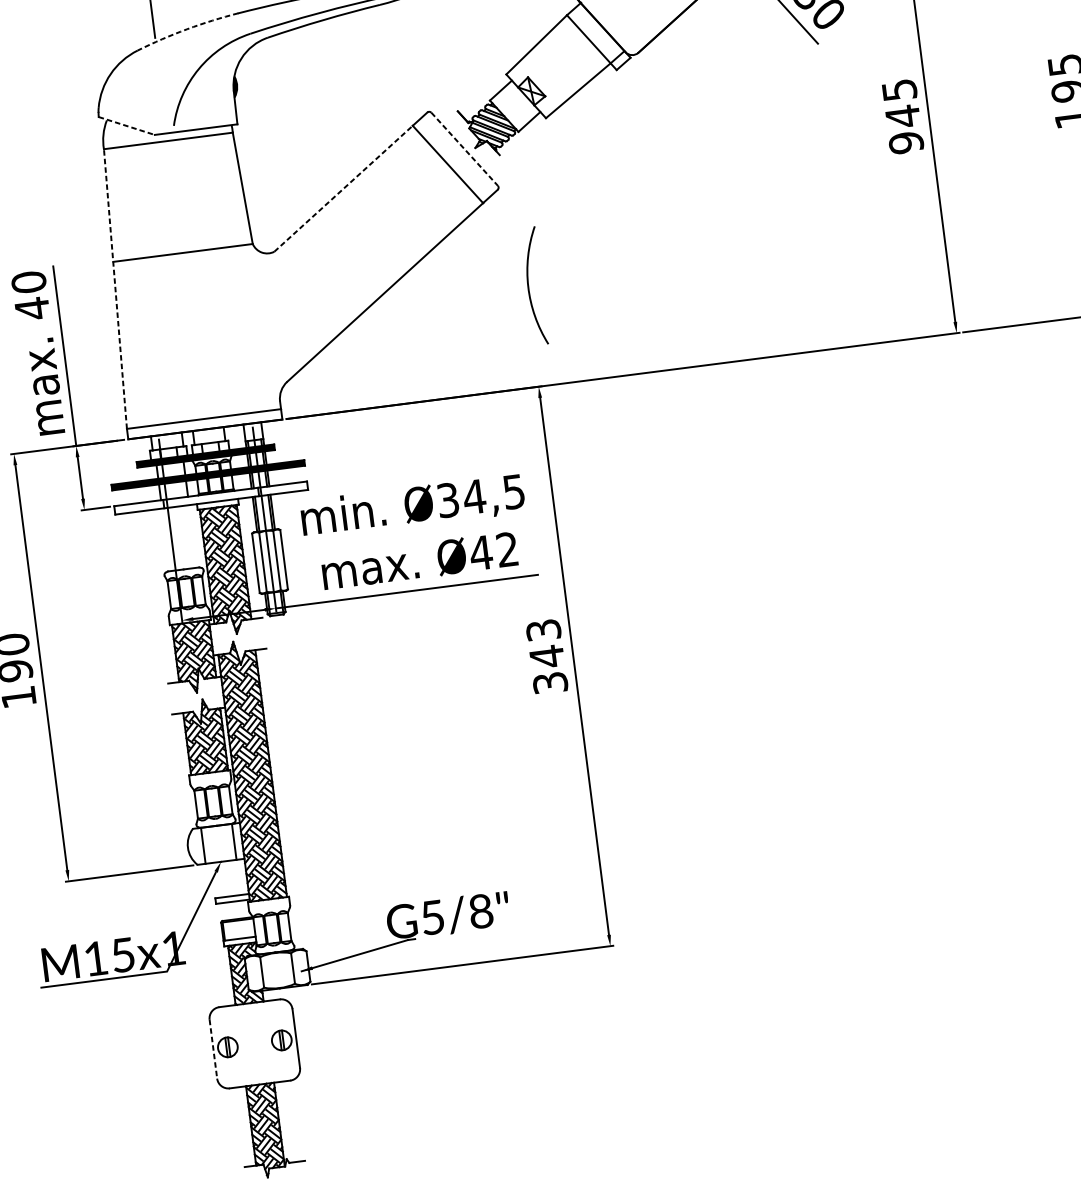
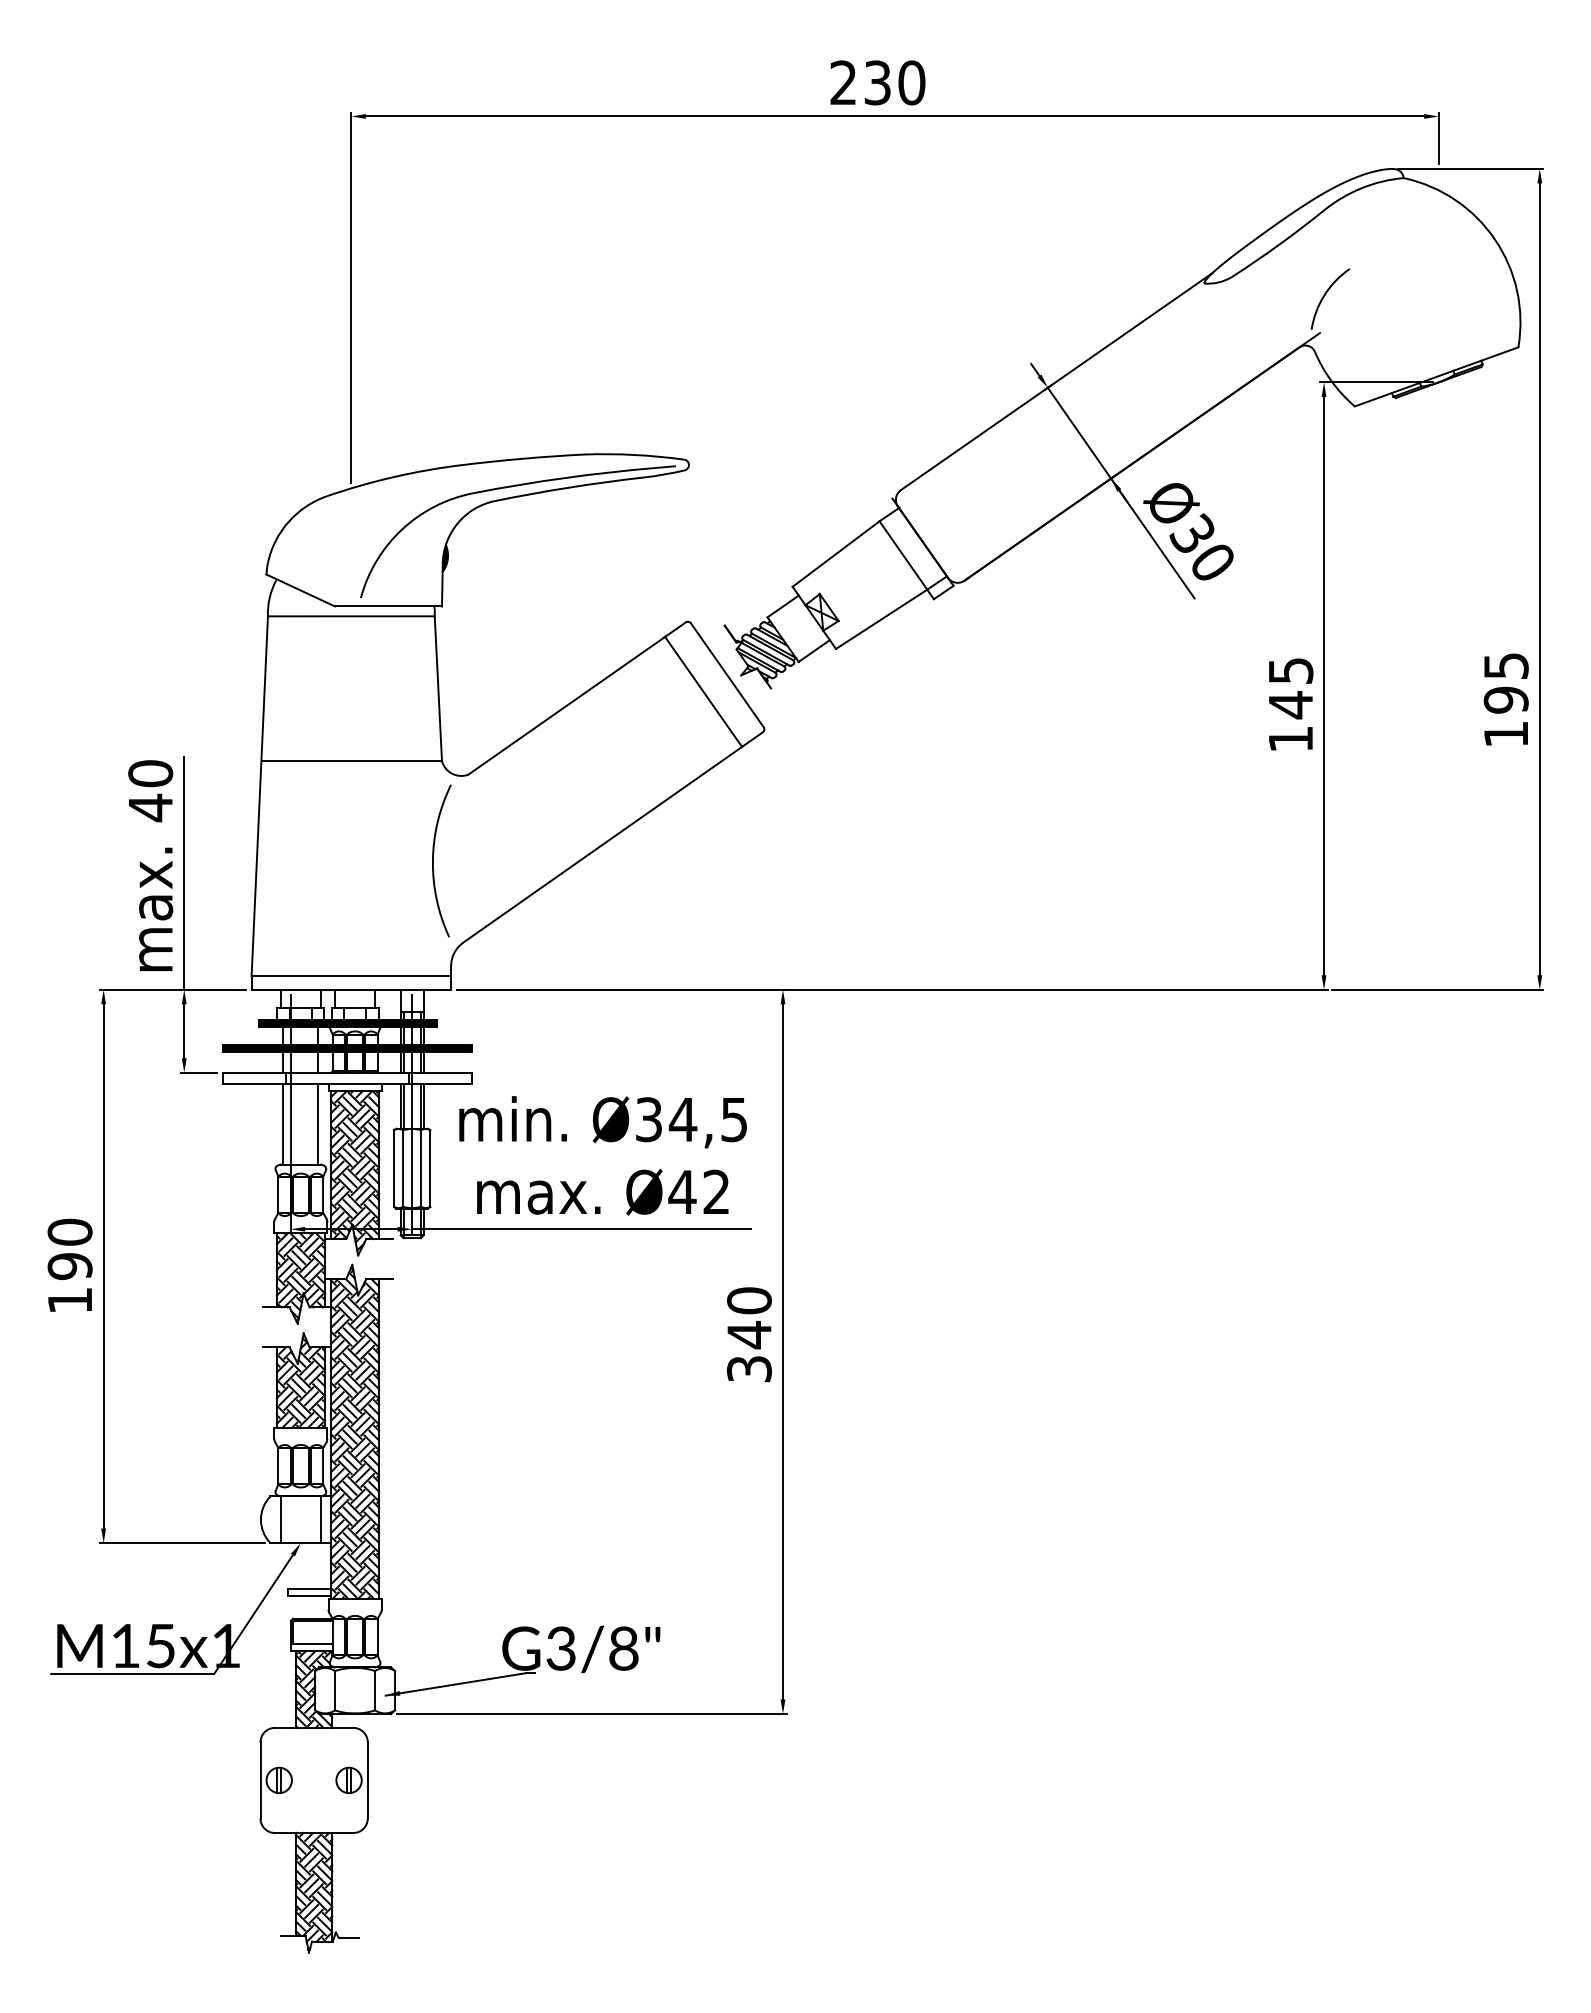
arc: (187, 29) -> (393, 477), dashed -> solid
line: (126, 126) -> (300, 590), dashed -> solid
text: (905, 142) -> (1290, 738), 945 -> 145
line: (464, 149) -> (727, 675), dashed -> solid
line: (344, 188) -> (567, 705), dashed -> solid
arc: (528, 286) -> (433, 860), moved
line: (115, 288) -> (259, 795), dashed -> solid
line: (193, 535) -> (318, 1123), added
line: (166, 539) -> (283, 1123), added
text: (543, 630) -> (749, 1300), 343 -> 340
text: (432, 917) -> (560, 1648), G5/8" -> G3/8"
line: (213, 1049) -> (260, 1780), dashed -> solid

